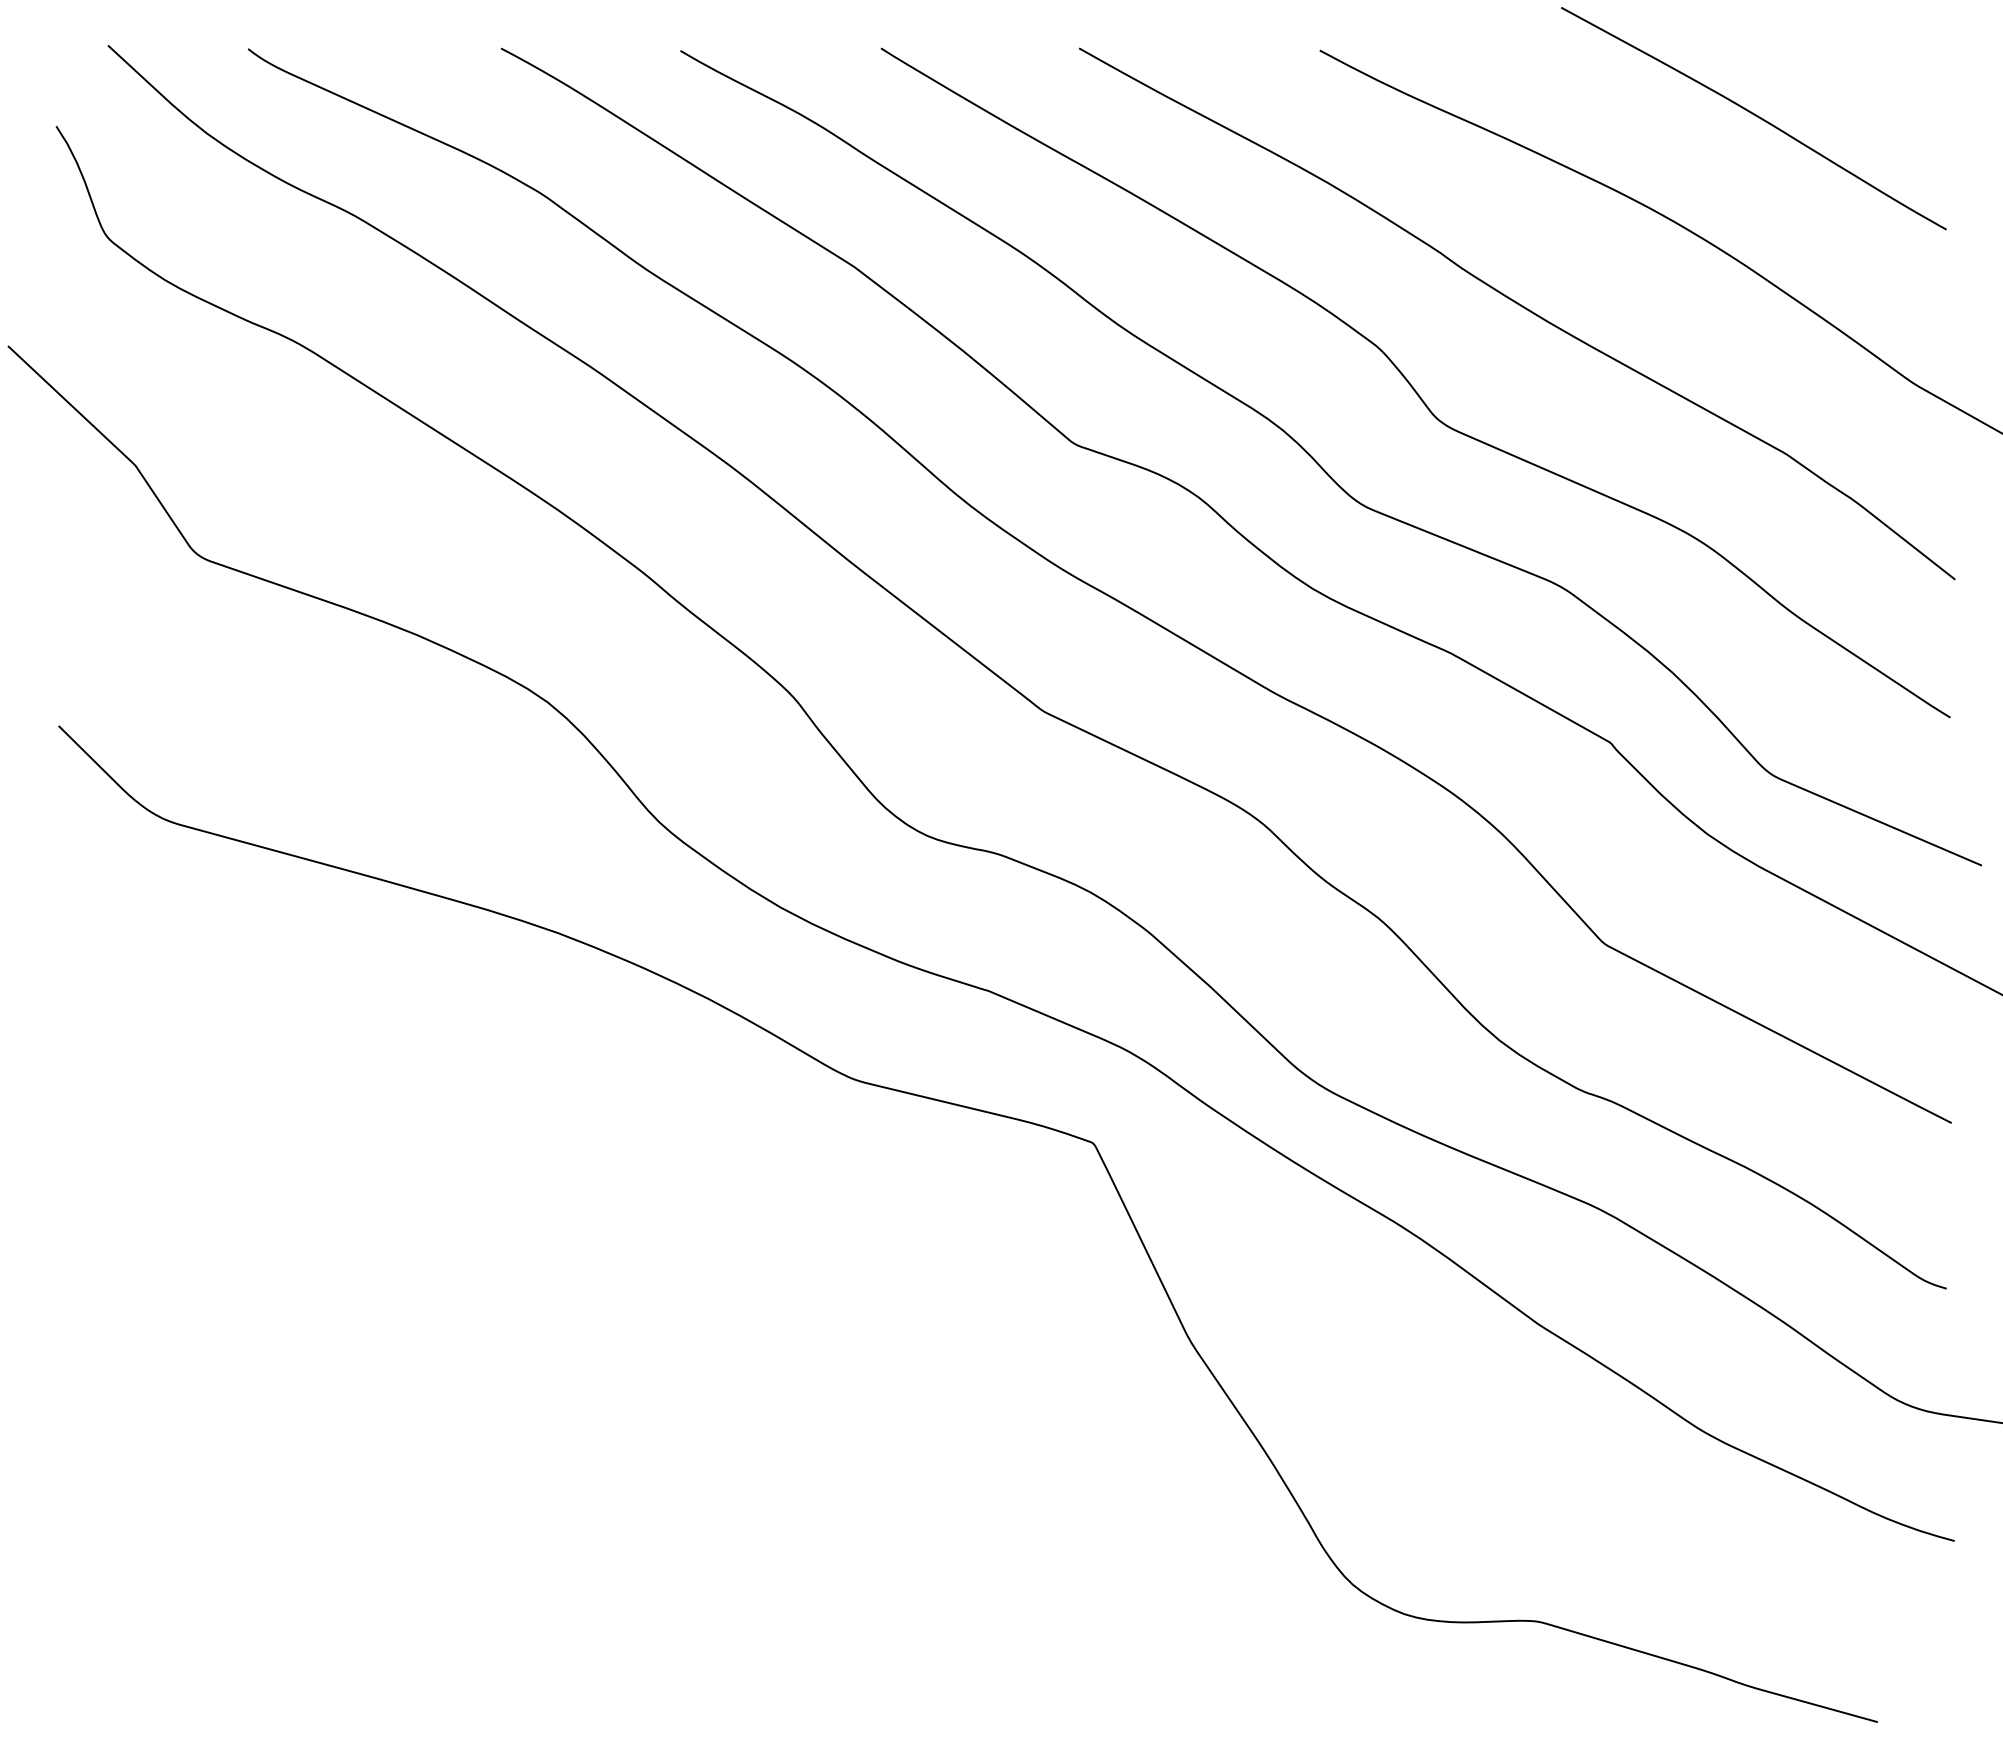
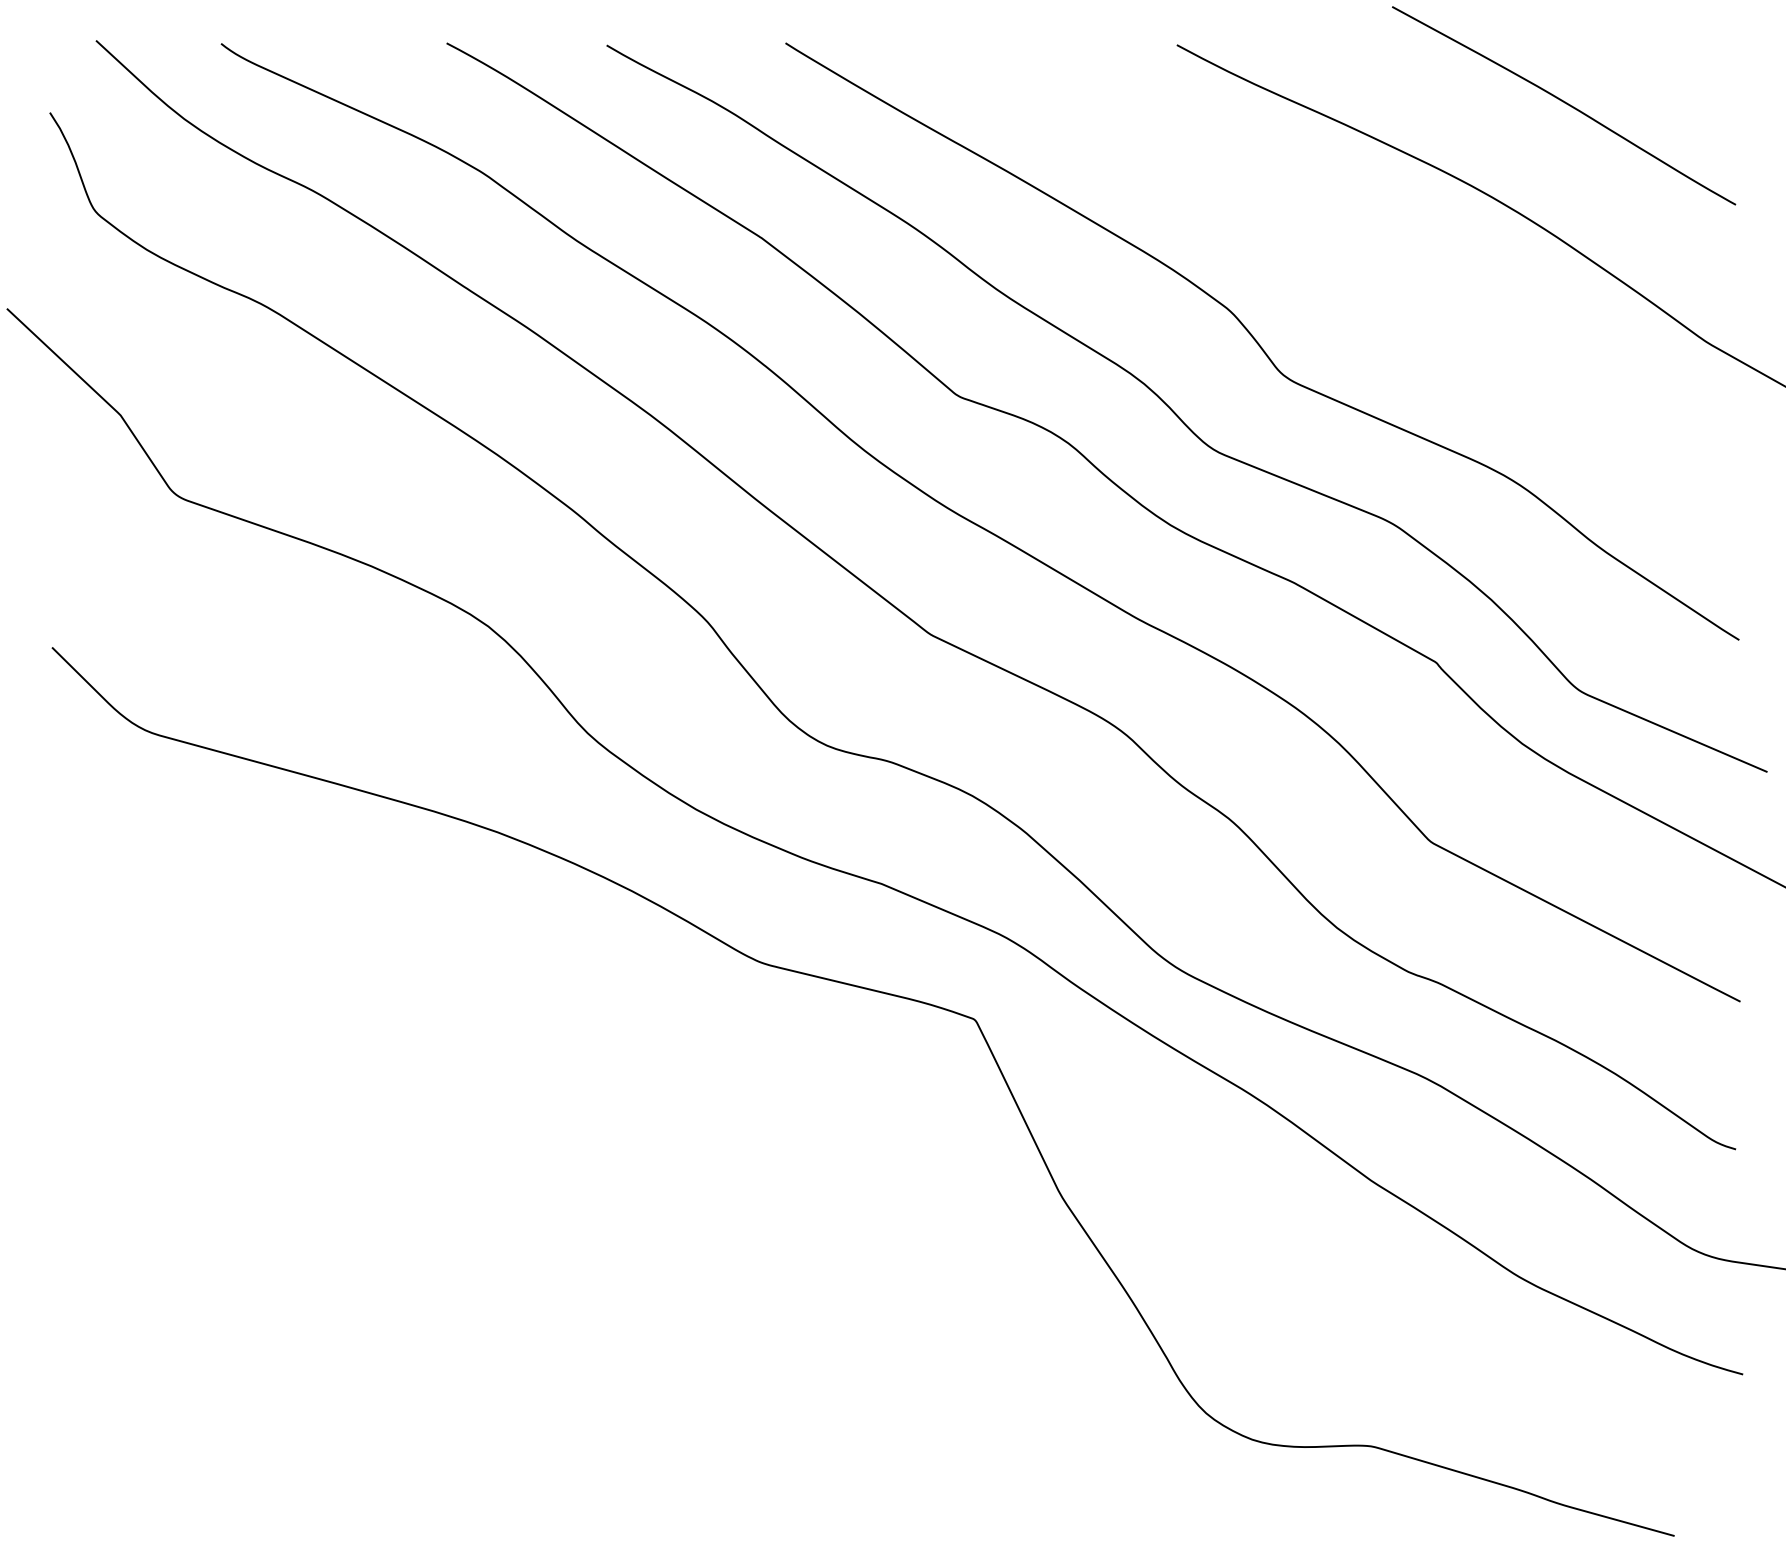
curve: (1520, 306) -> (1355, 273), removed

